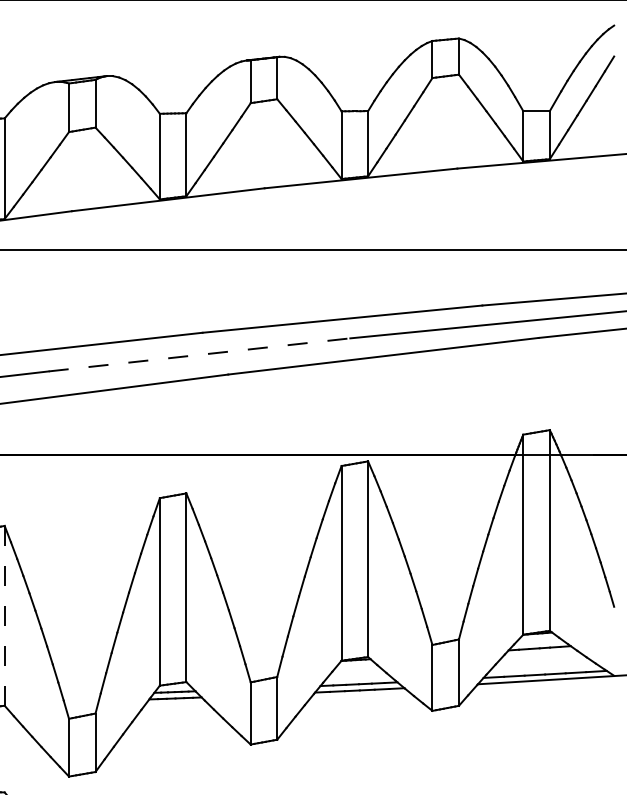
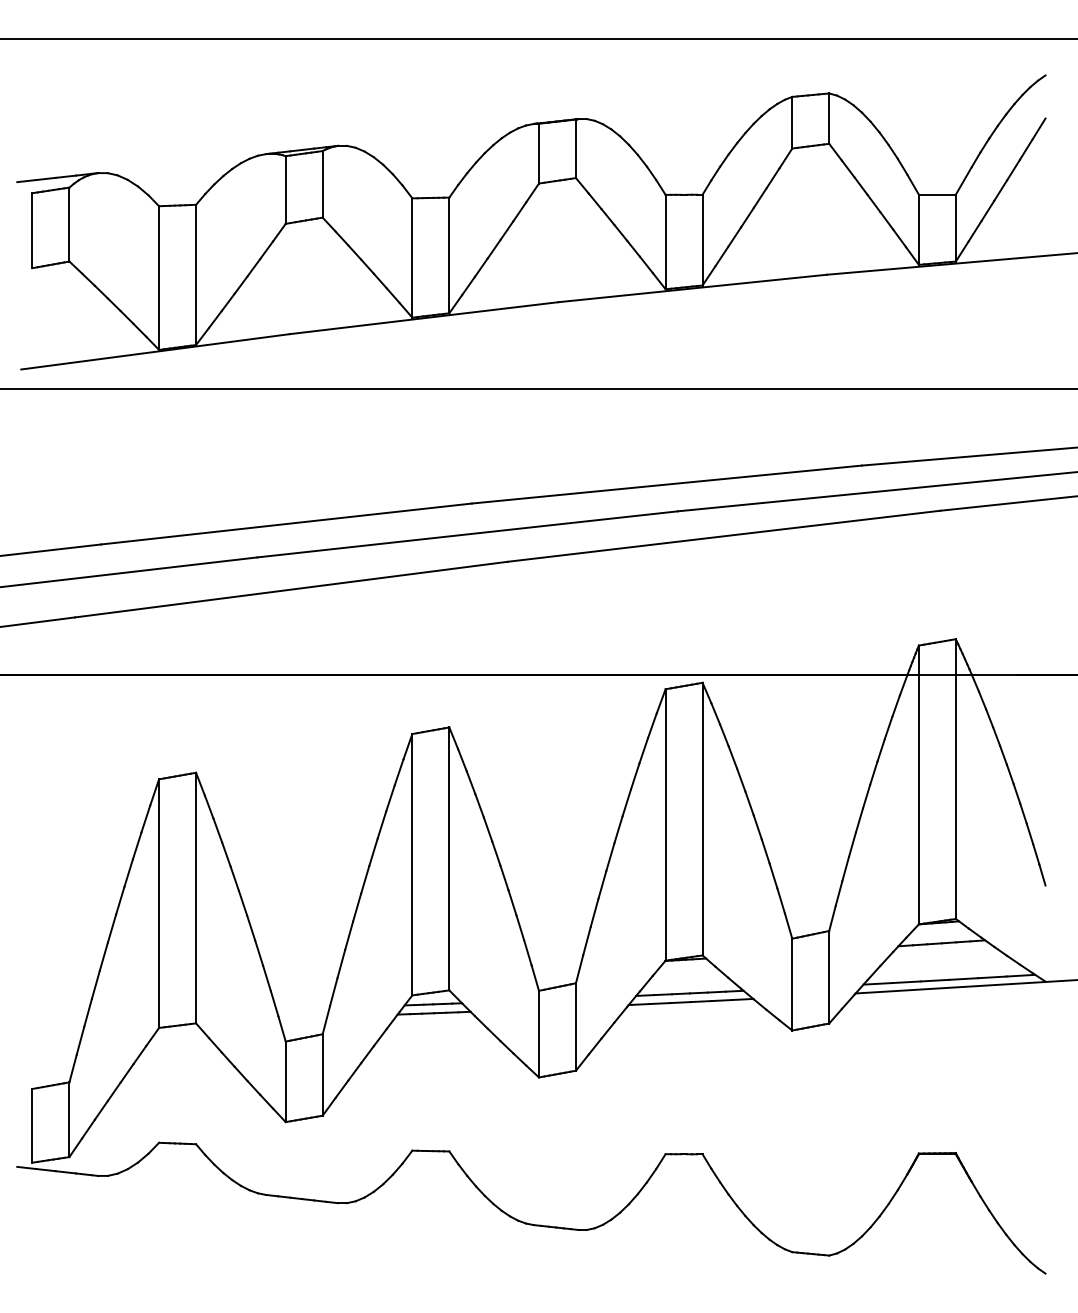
line: (200, 354) -> (468, 534), dashed -> solid
line: (4, 615) -> (196, 897), dashed -> solid

